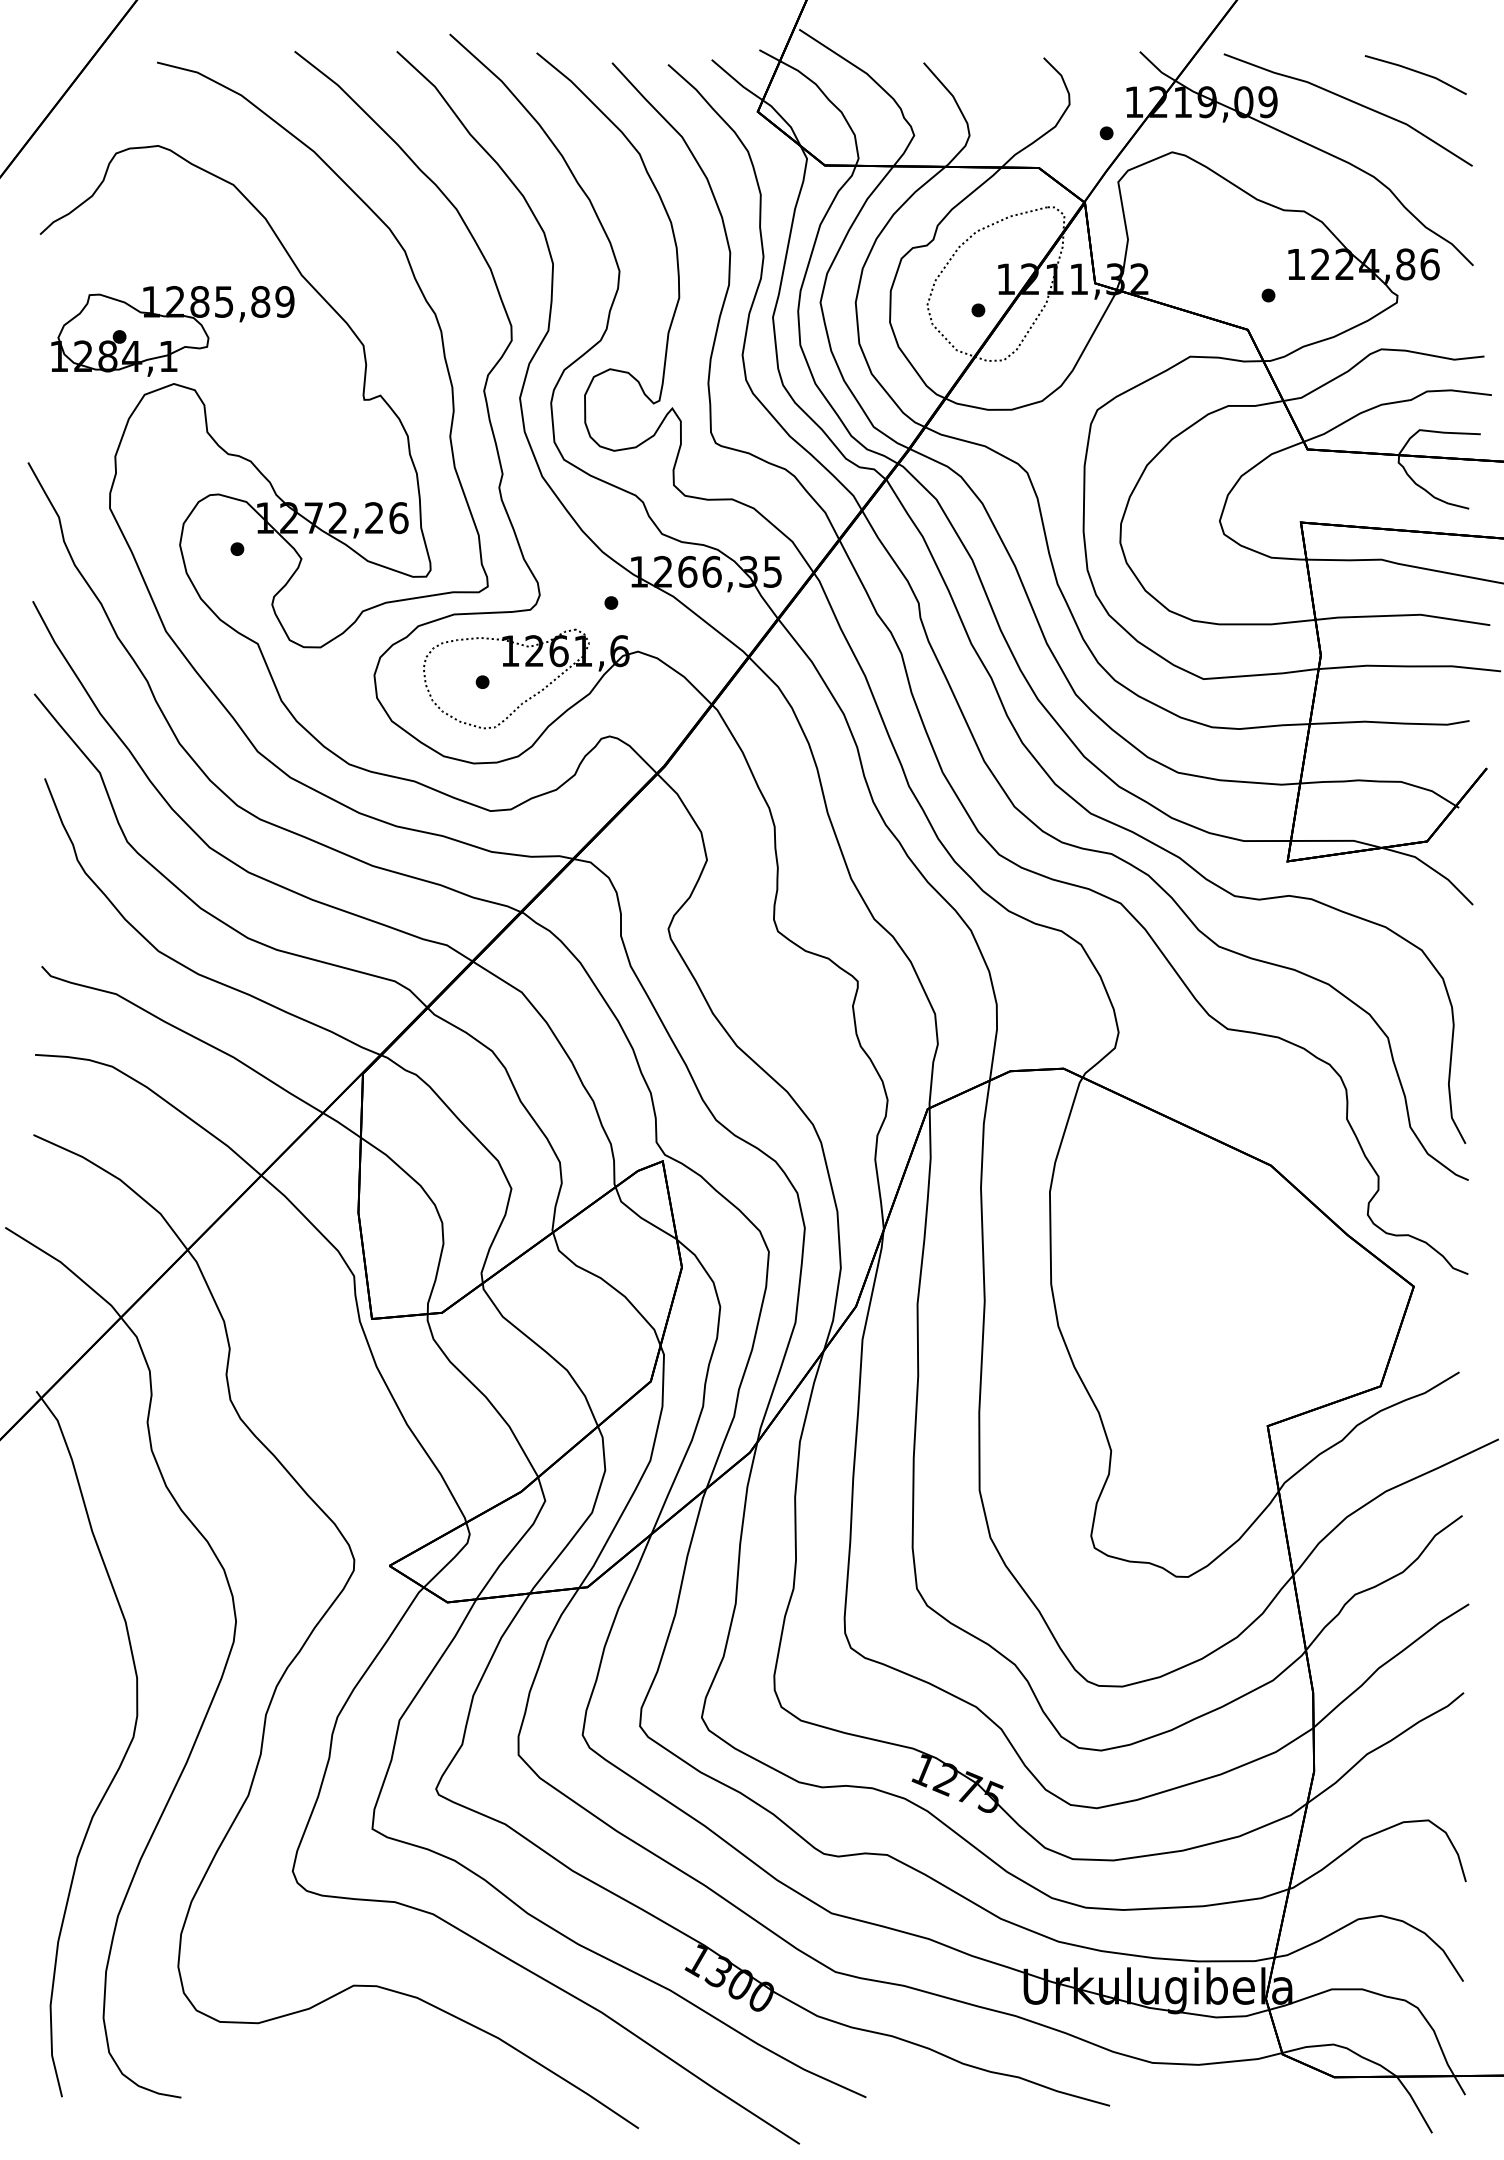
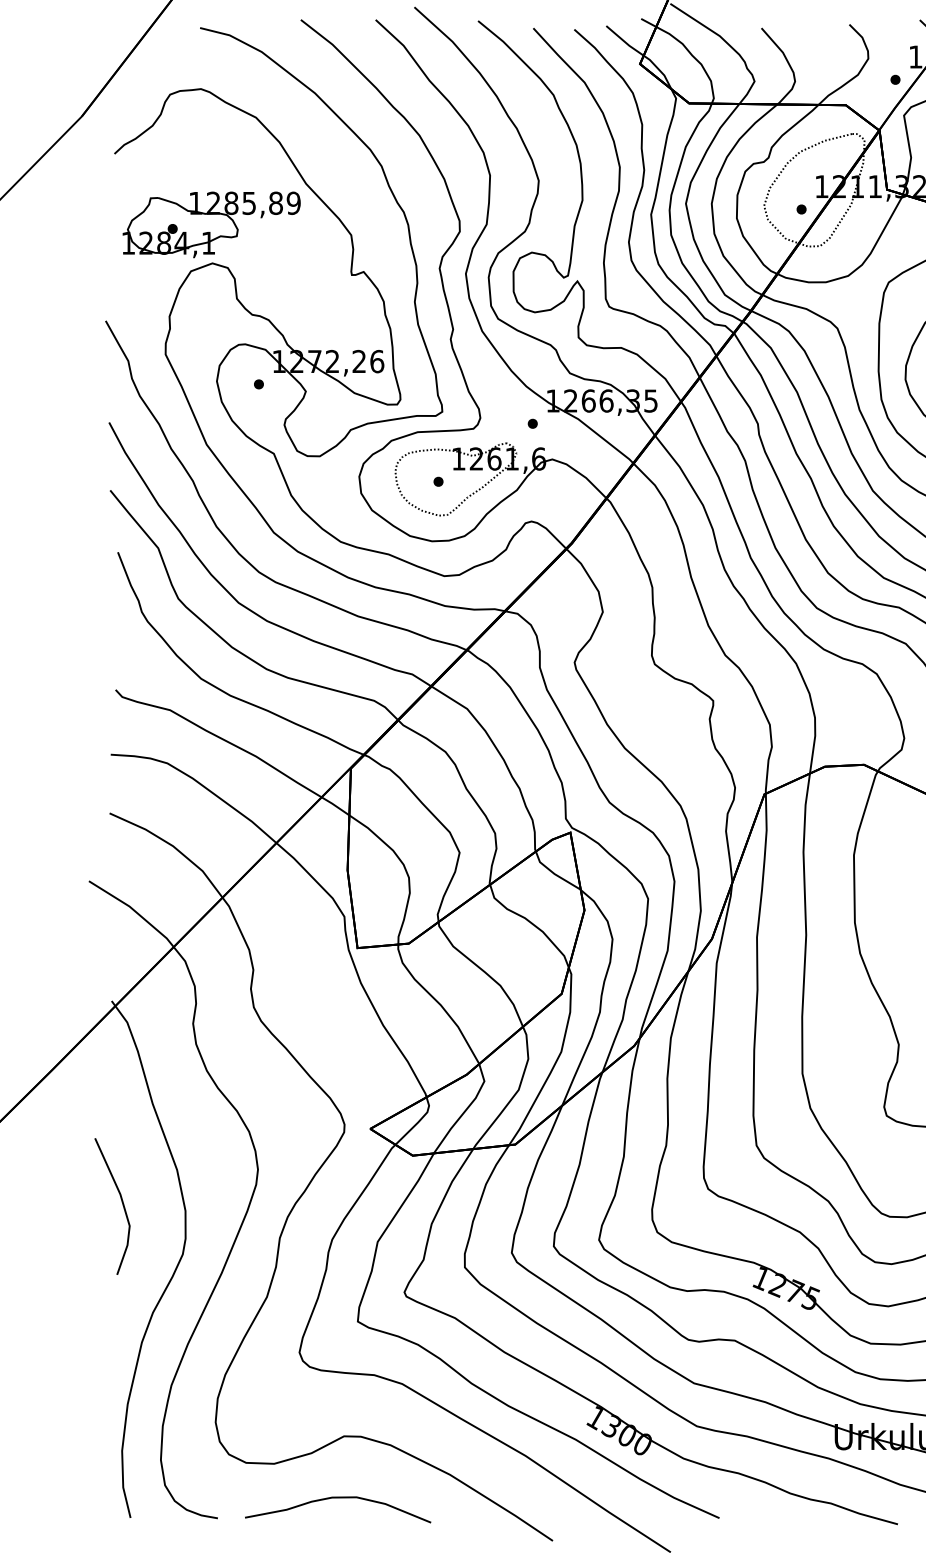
line: (50, 1667) -> (122, 1203), added
curve: (345, 2070) -> (338, 1498), added

